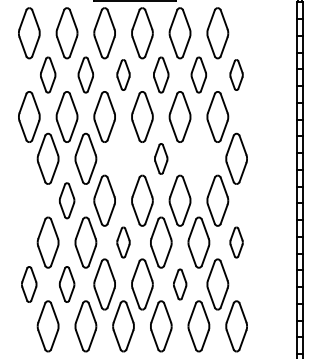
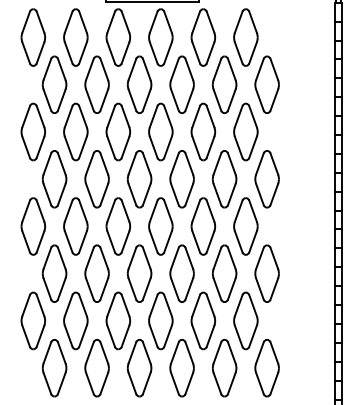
part: (48, 74) -> (54, 84), size x1.43
part: (85, 74) -> (96, 84), size x1.43
part: (123, 74) -> (139, 84), size x1.67
part: (160, 74) -> (181, 84), size x1.43
part: (198, 74) -> (224, 84), size x1.43
part: (236, 74) -> (266, 84), size x1.67
part: (123, 159) -> (139, 179), added
part: (160, 159) -> (181, 179), size x1.67
part: (198, 159) -> (224, 179), added
part: (28, 200) -> (32, 226), added
part: (66, 200) -> (75, 226), size x1.43
part: (123, 242) -> (139, 273), size x1.67
part: (236, 242) -> (266, 273), size x1.67
part: (28, 284) -> (32, 320), size x1.43
part: (66, 284) -> (75, 320), size x1.43
part: (180, 284) -> (203, 320), size x1.67

